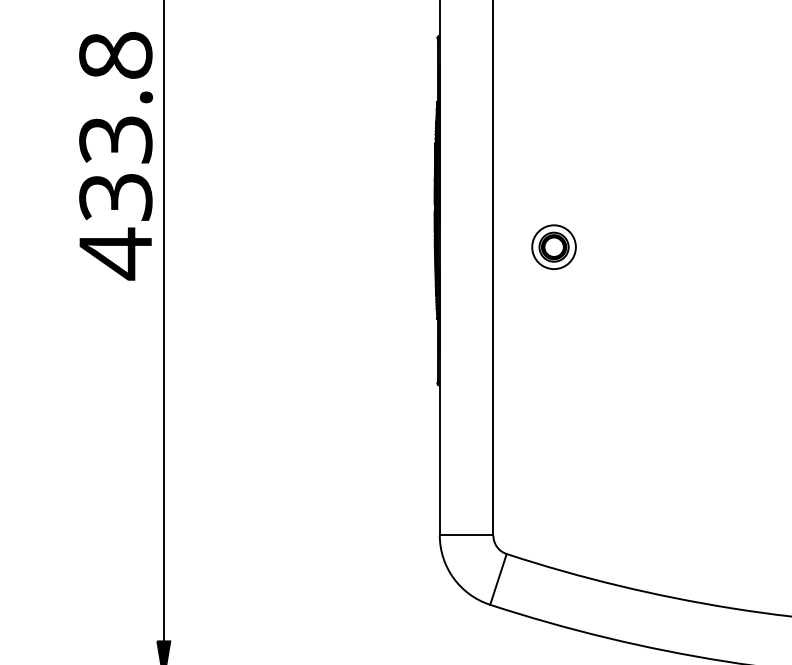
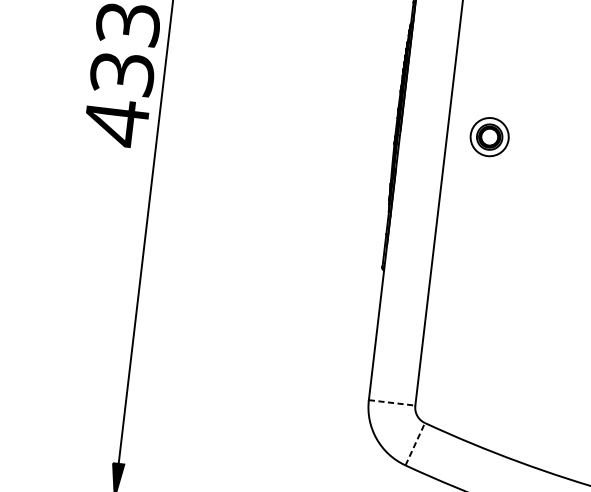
part: (553, 246) -> (489, 136), moved
line: (466, 535) -> (392, 402), solid -> dashed
line: (498, 579) -> (415, 444), solid -> dashed

